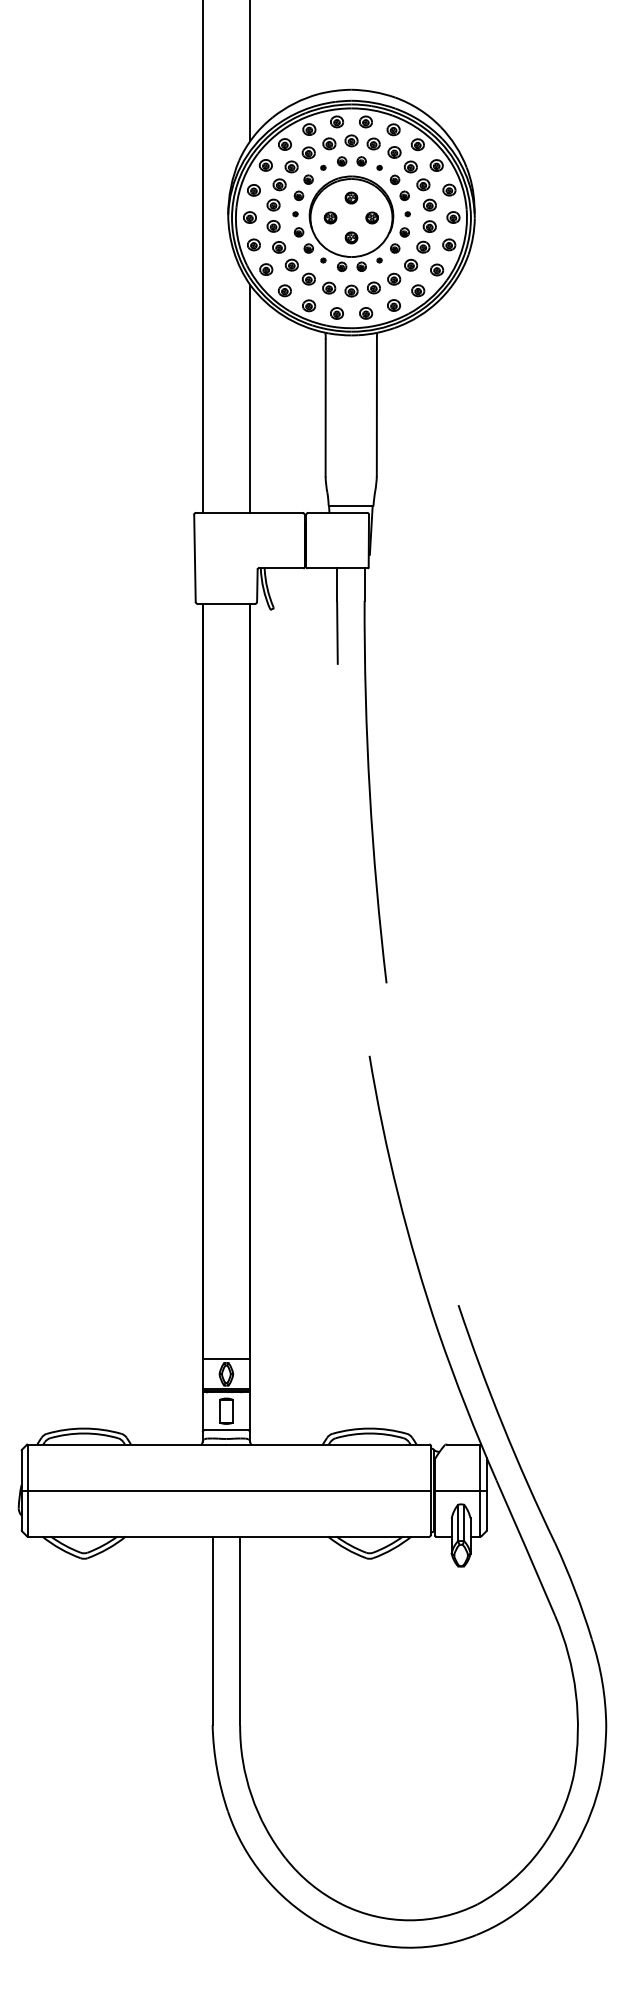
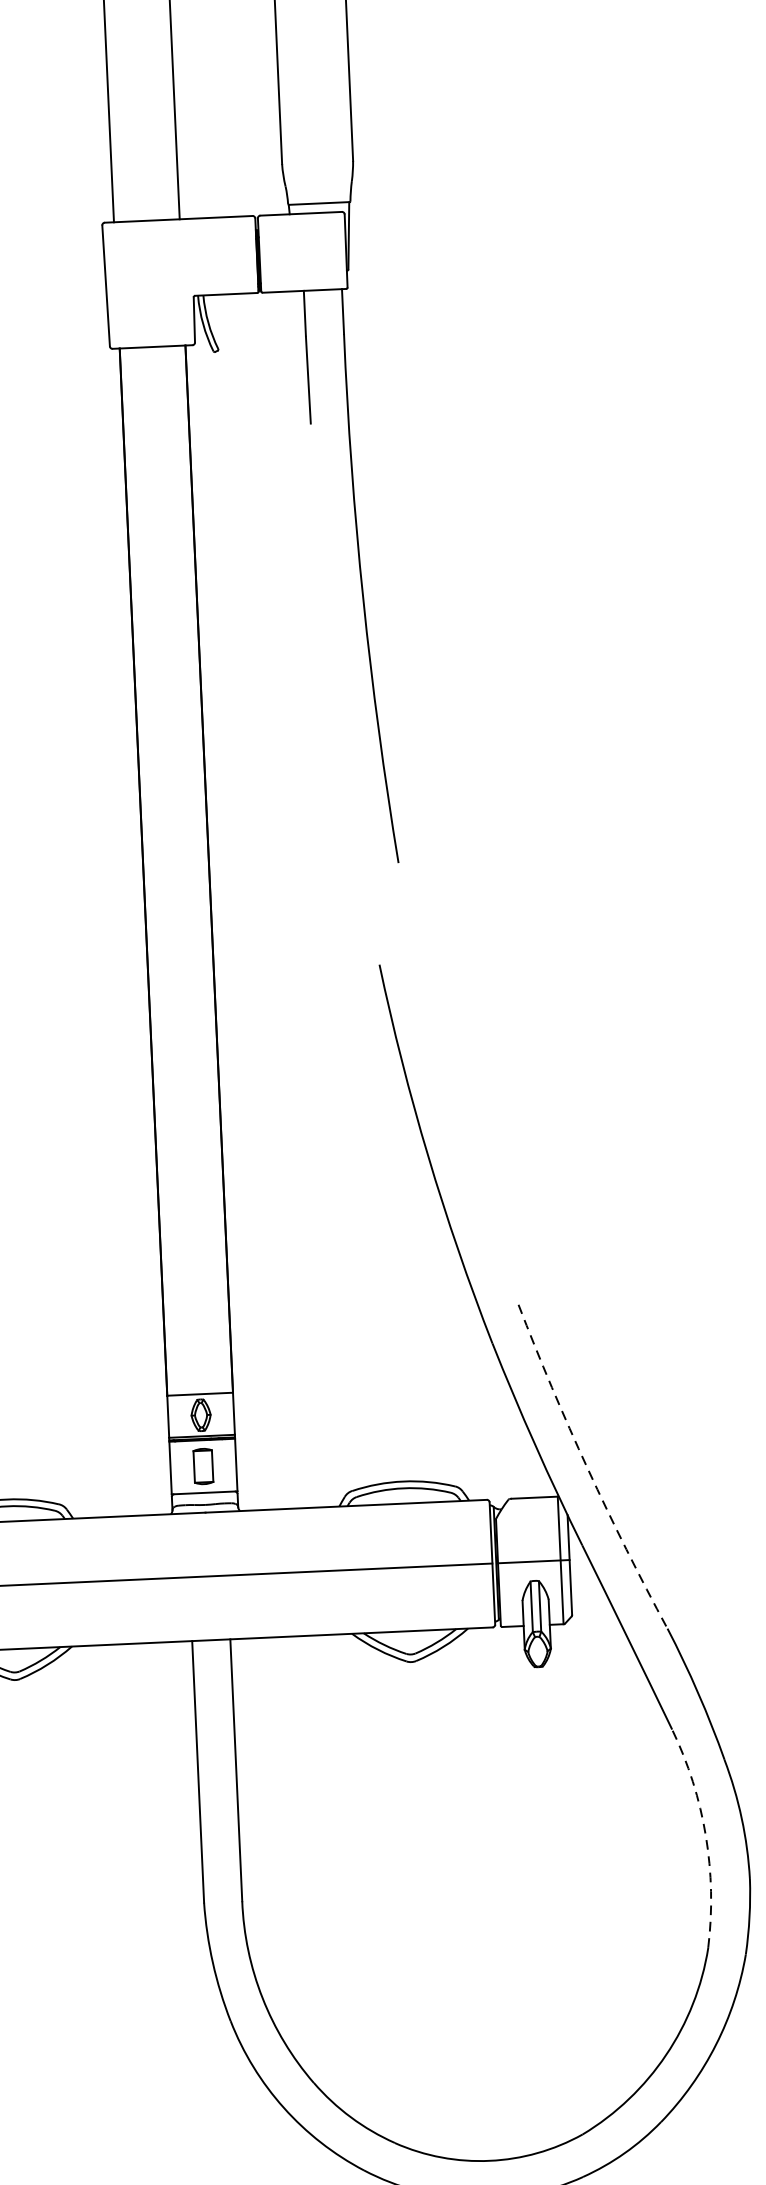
arc: (503, 1425) -> (588, 1468), solid -> dashed
arc: (575, 1693) -> (705, 1835), solid -> dashed

